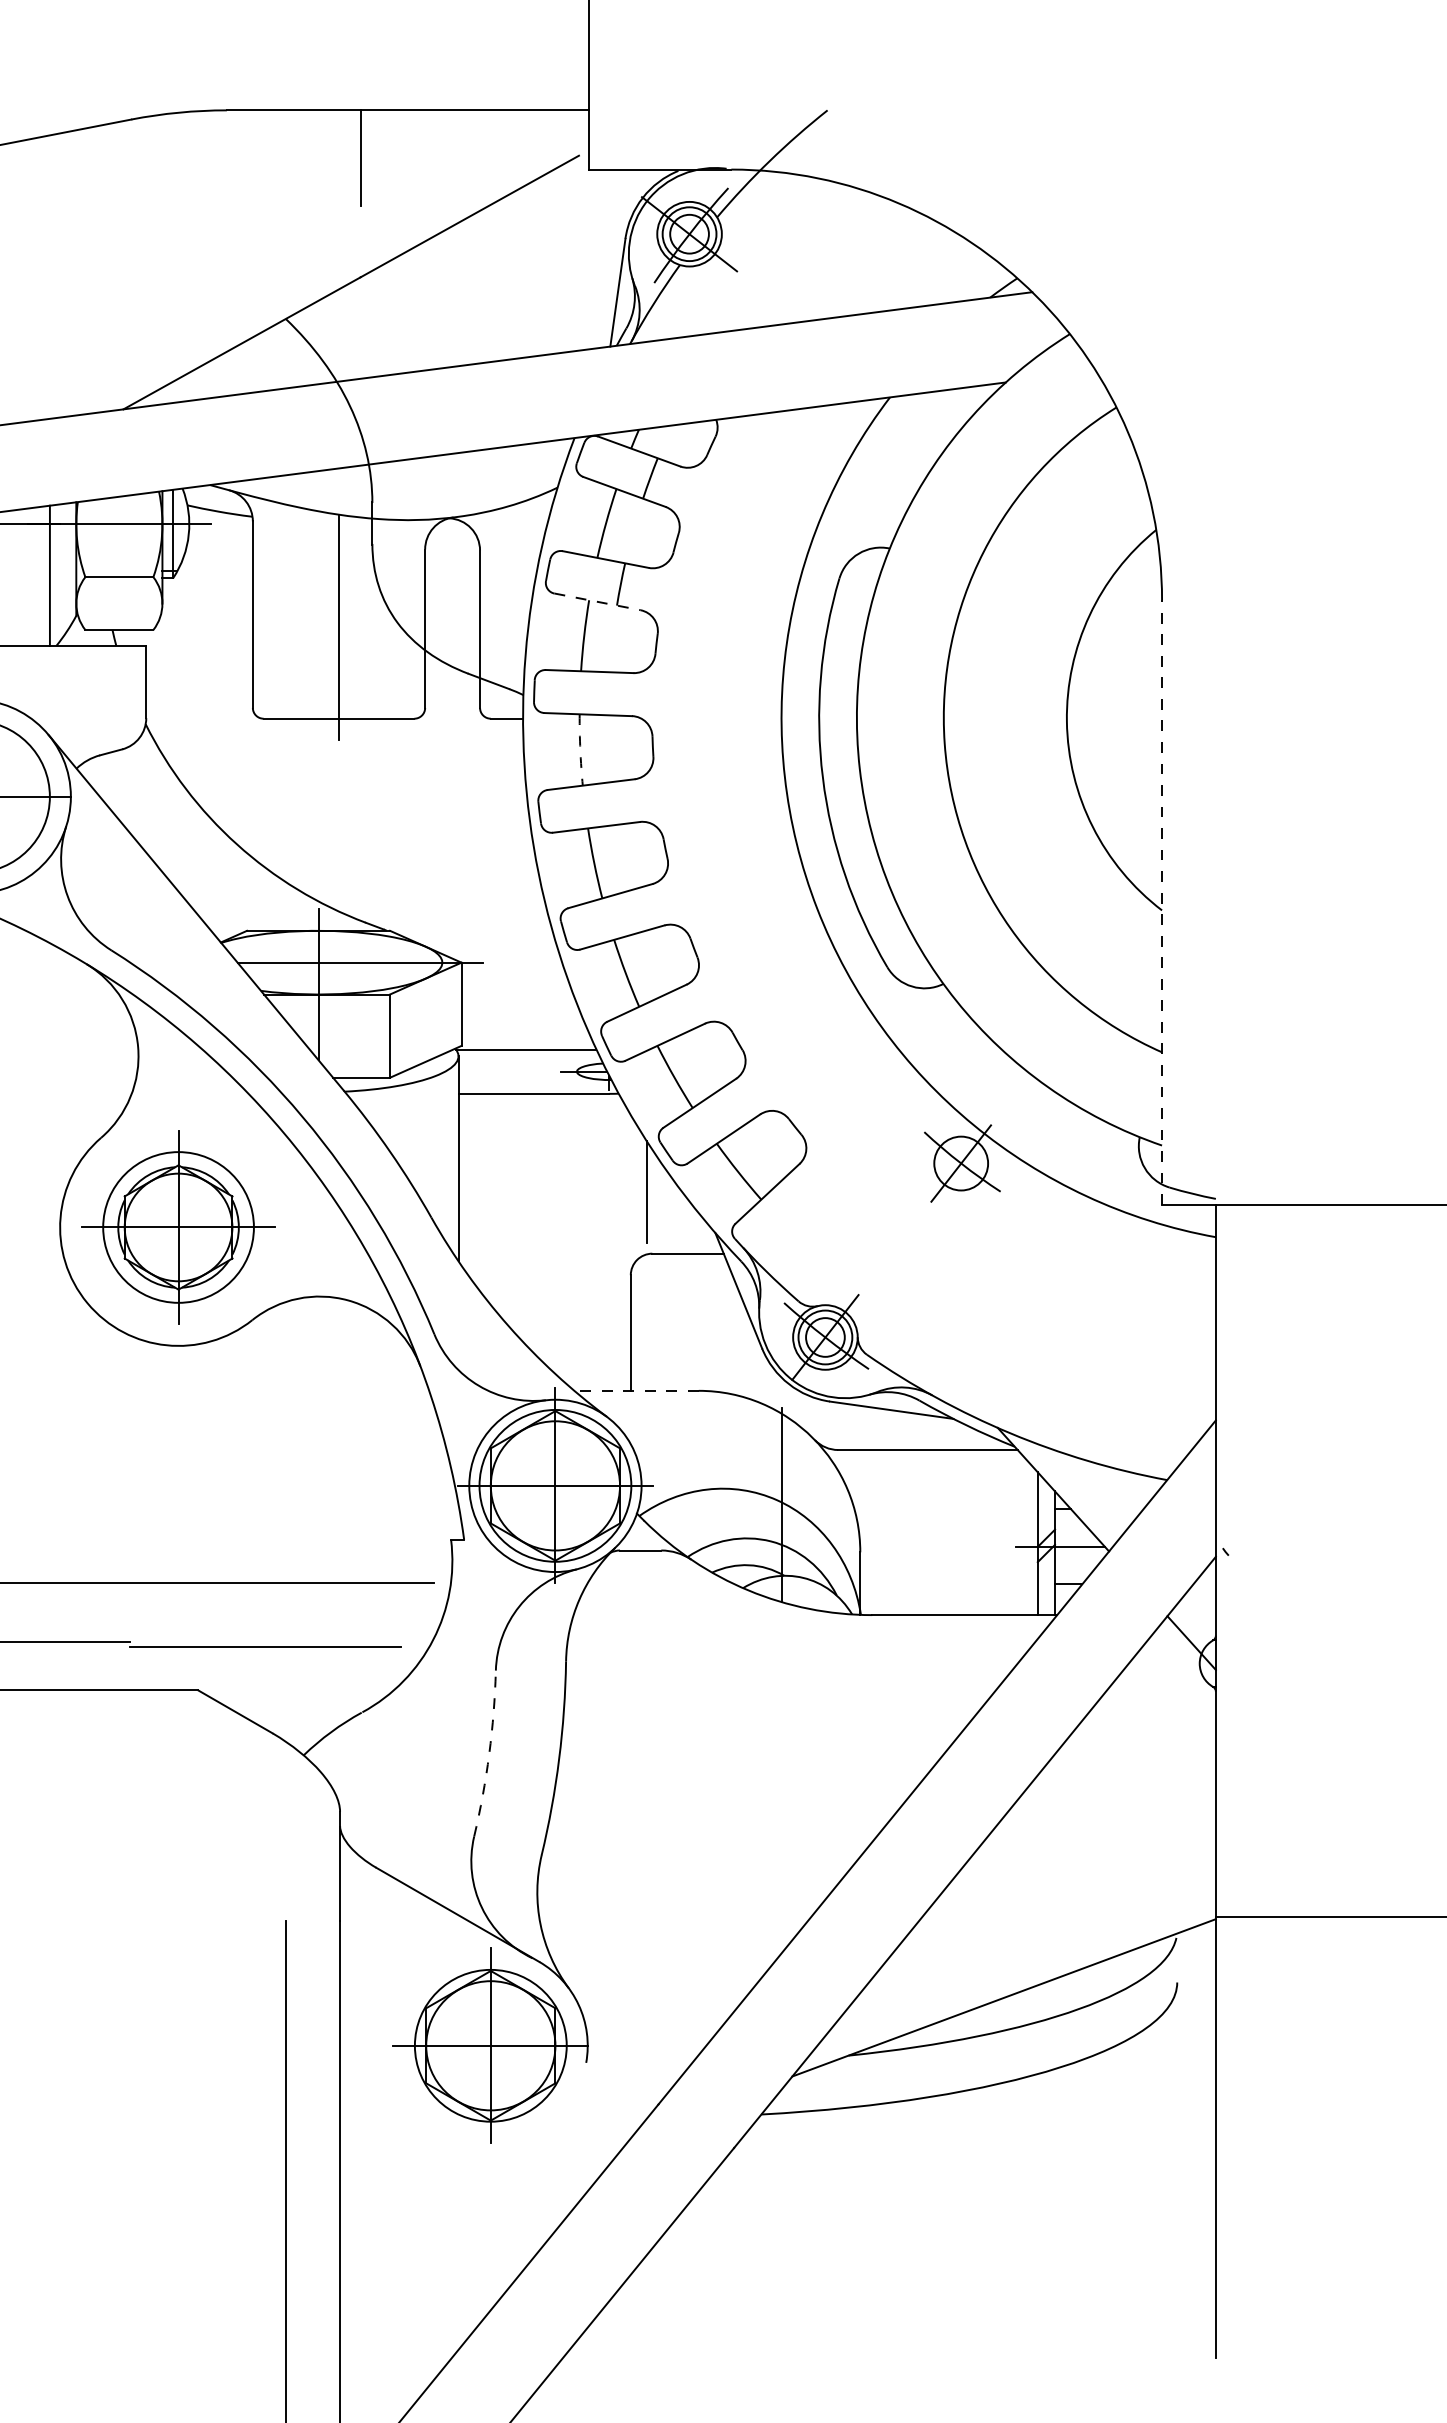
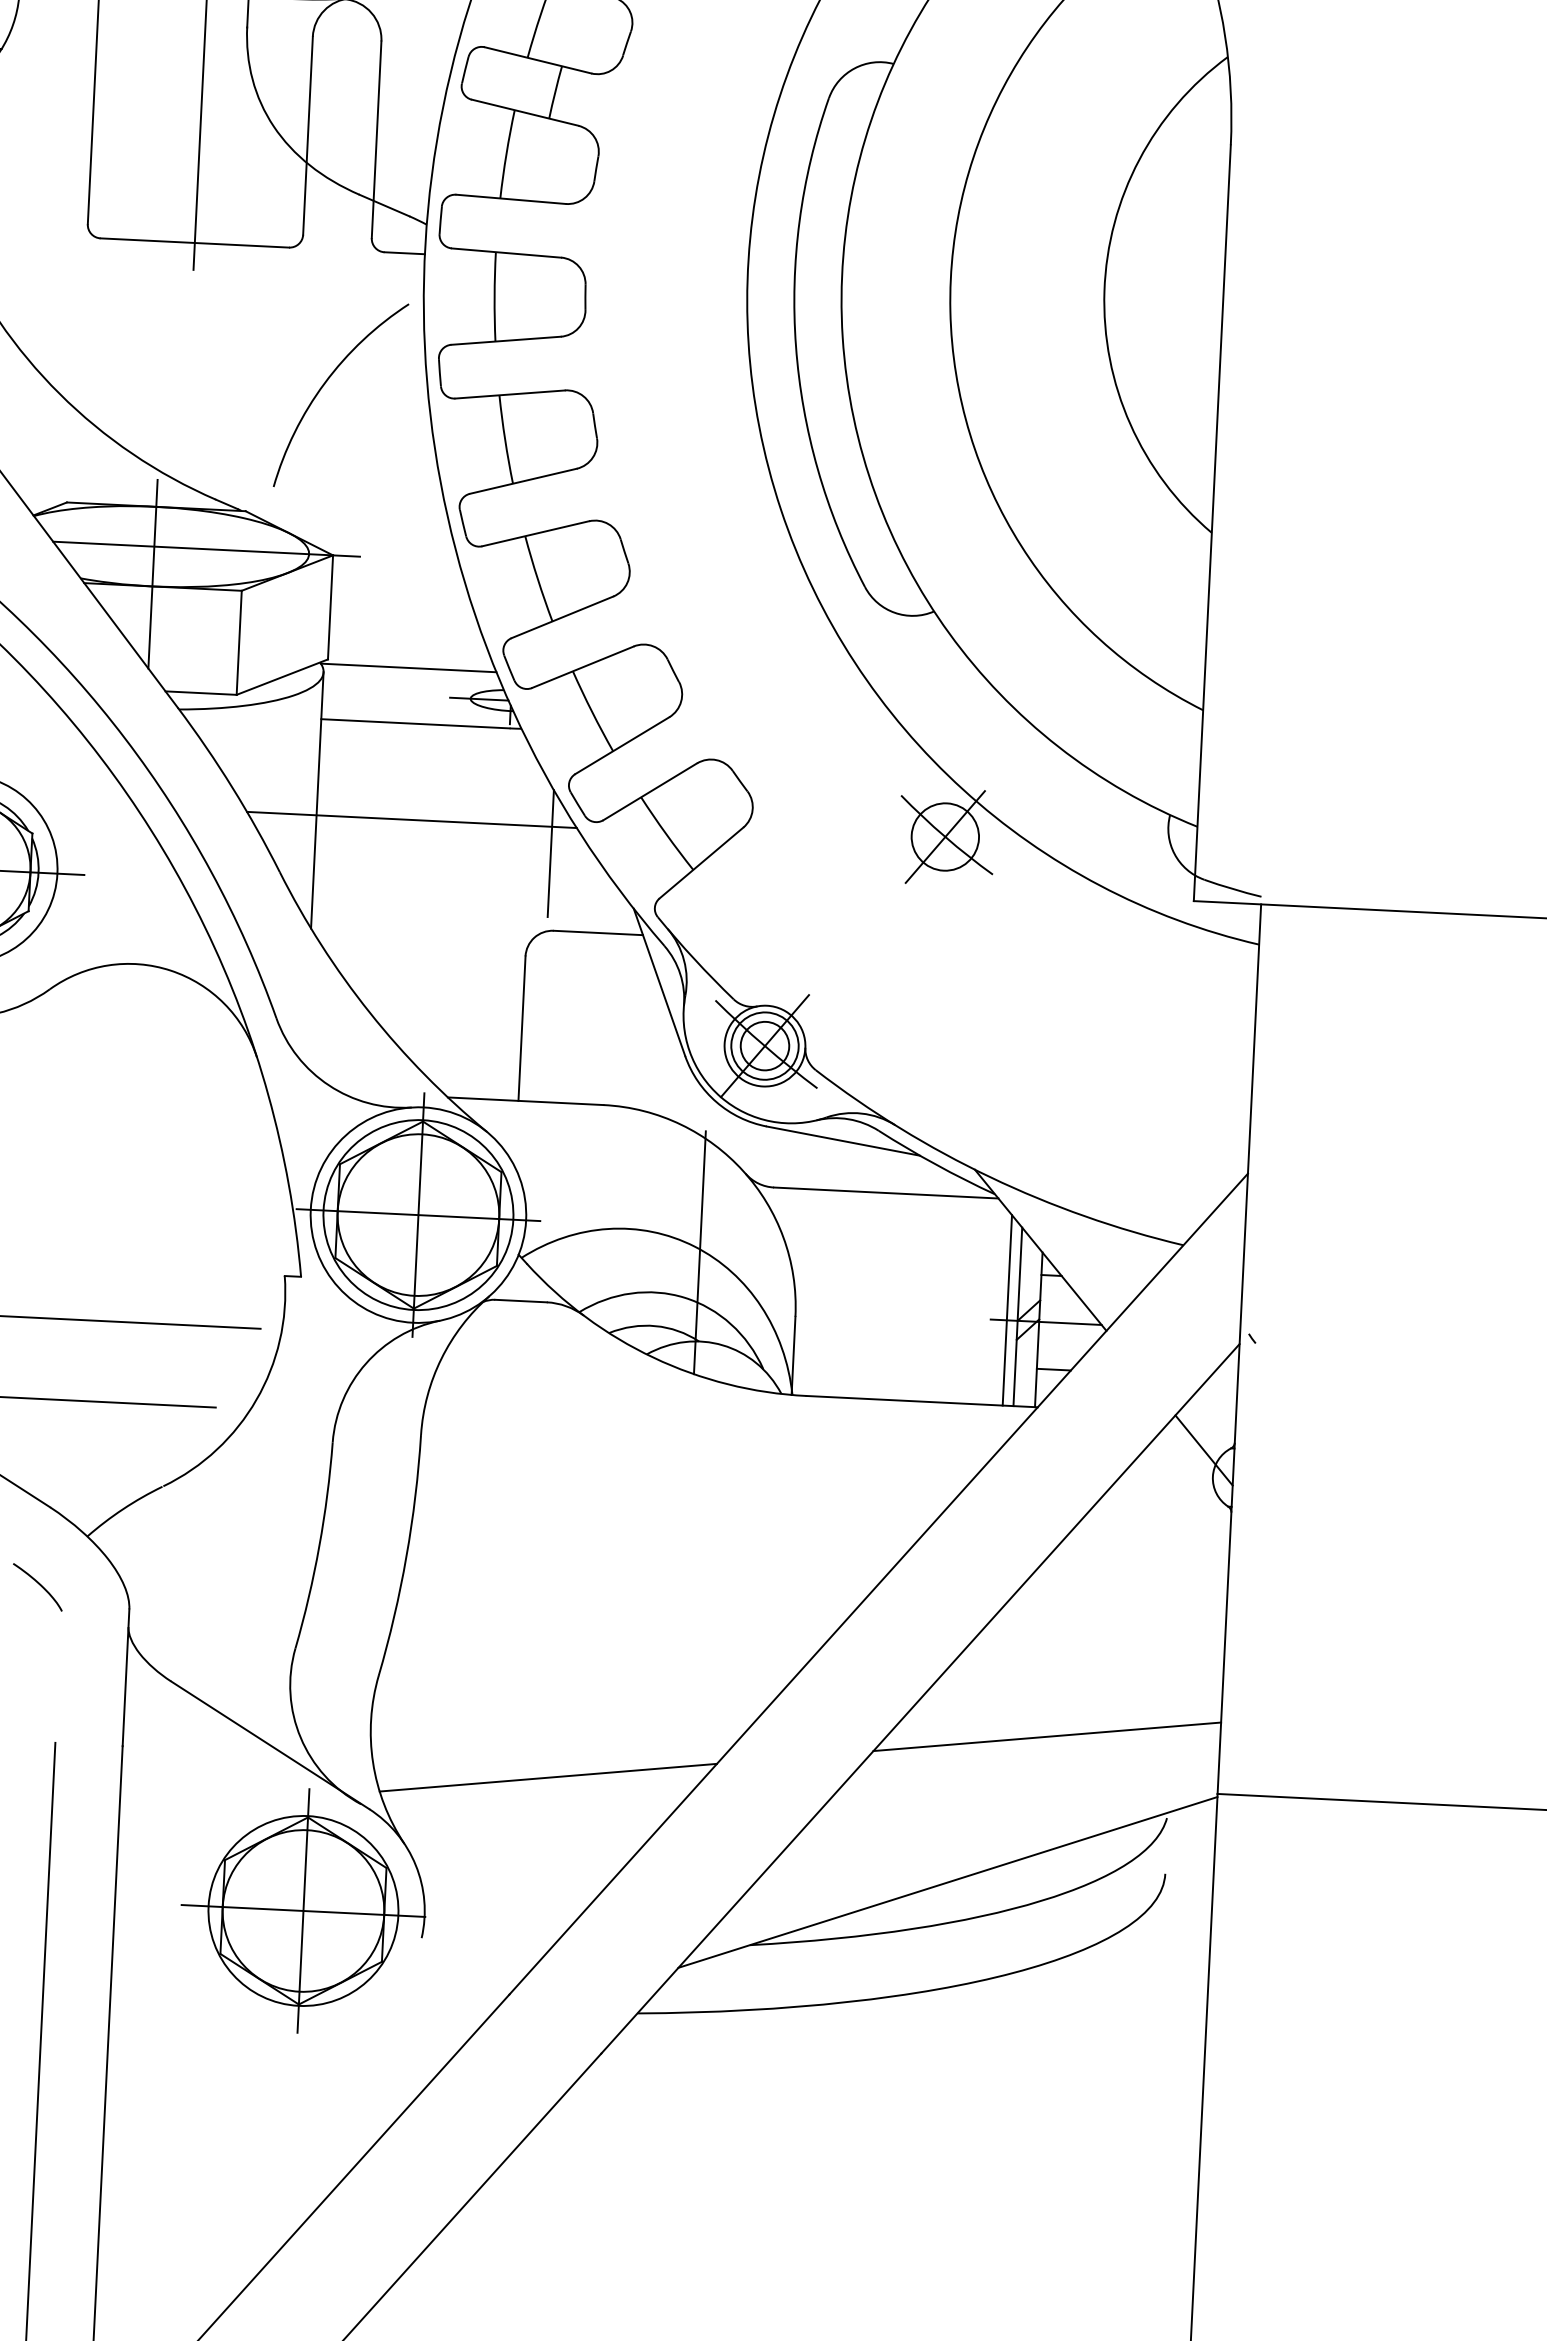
line: (597, 601) -> (525, 112), dashed -> solid
arc: (580, 749) -> (494, 296), dashed -> solid
arc: (448, 827) -> (325, 385), added
line: (1162, 902) -> (1212, 523), dashed -> solid
line: (534, 1170) -> (411, 819), added
line: (636, 1390) -> (525, 1100), dashed -> solid
line: (1029, 1538) -> (1007, 1309), added
arc: (489, 1754) -> (319, 1546), dashed -> solid
curve: (266, 1795) -> (38, 1584), added
line: (1077, 1877) -> (1047, 1736), added
line: (680, 1929) -> (547, 1777), added

